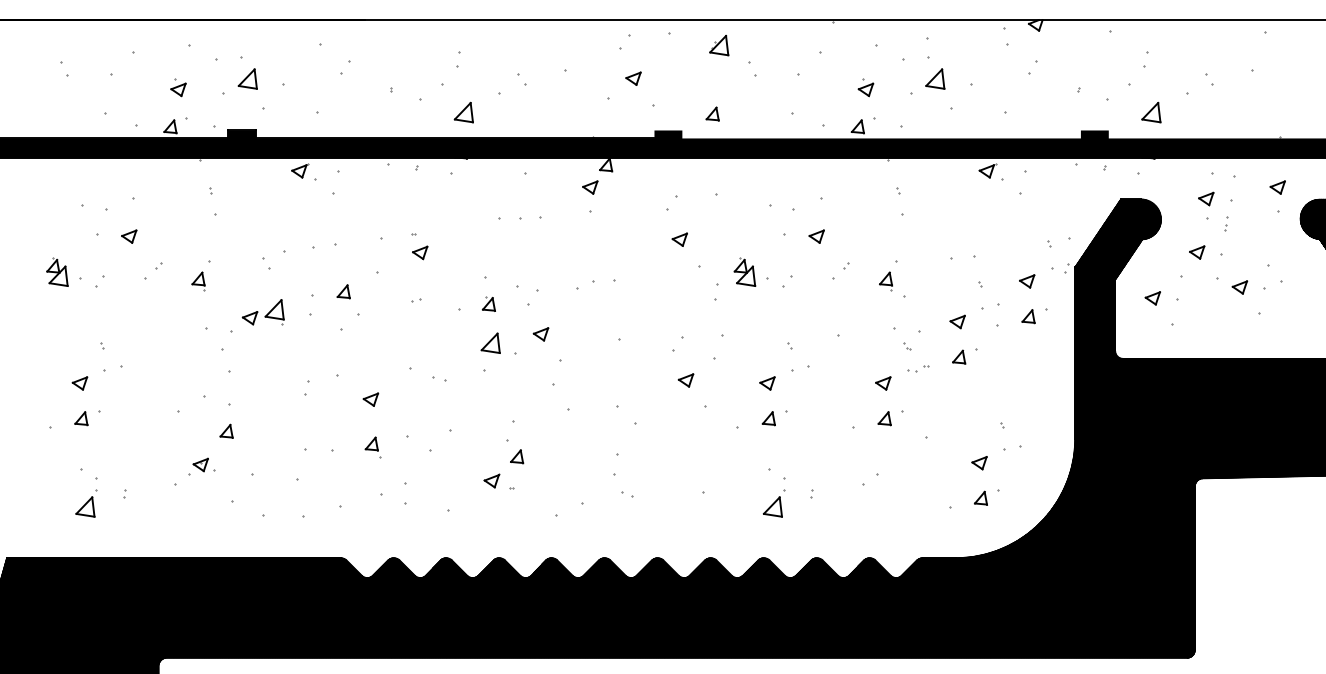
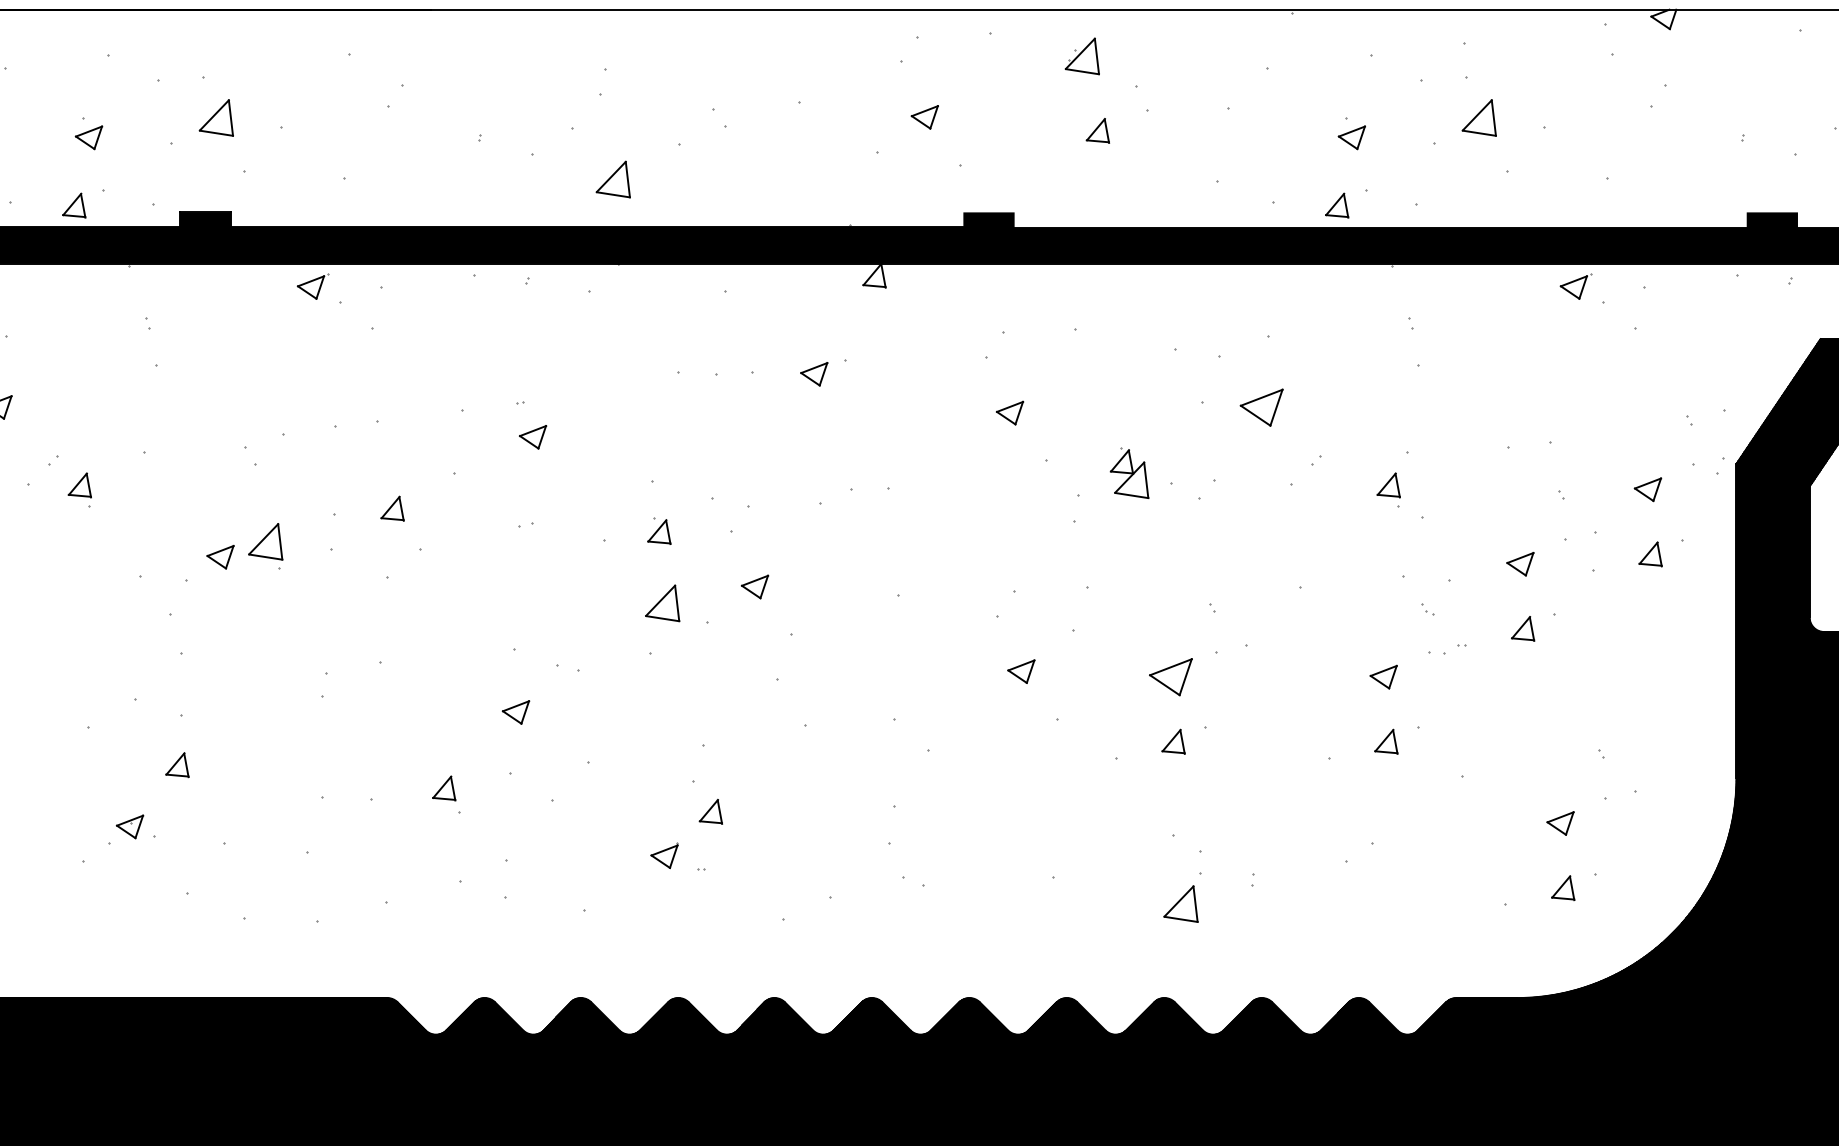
part: (712, 113) -> (1097, 129), moved
part: (590, 187) -> (814, 374), moved
part: (816, 236) -> (1261, 407), size x1.6
part: (198, 281) -> (79, 489), moved
part: (767, 383) -> (1171, 677), size x1.6
part: (370, 399) -> (515, 712), moved

